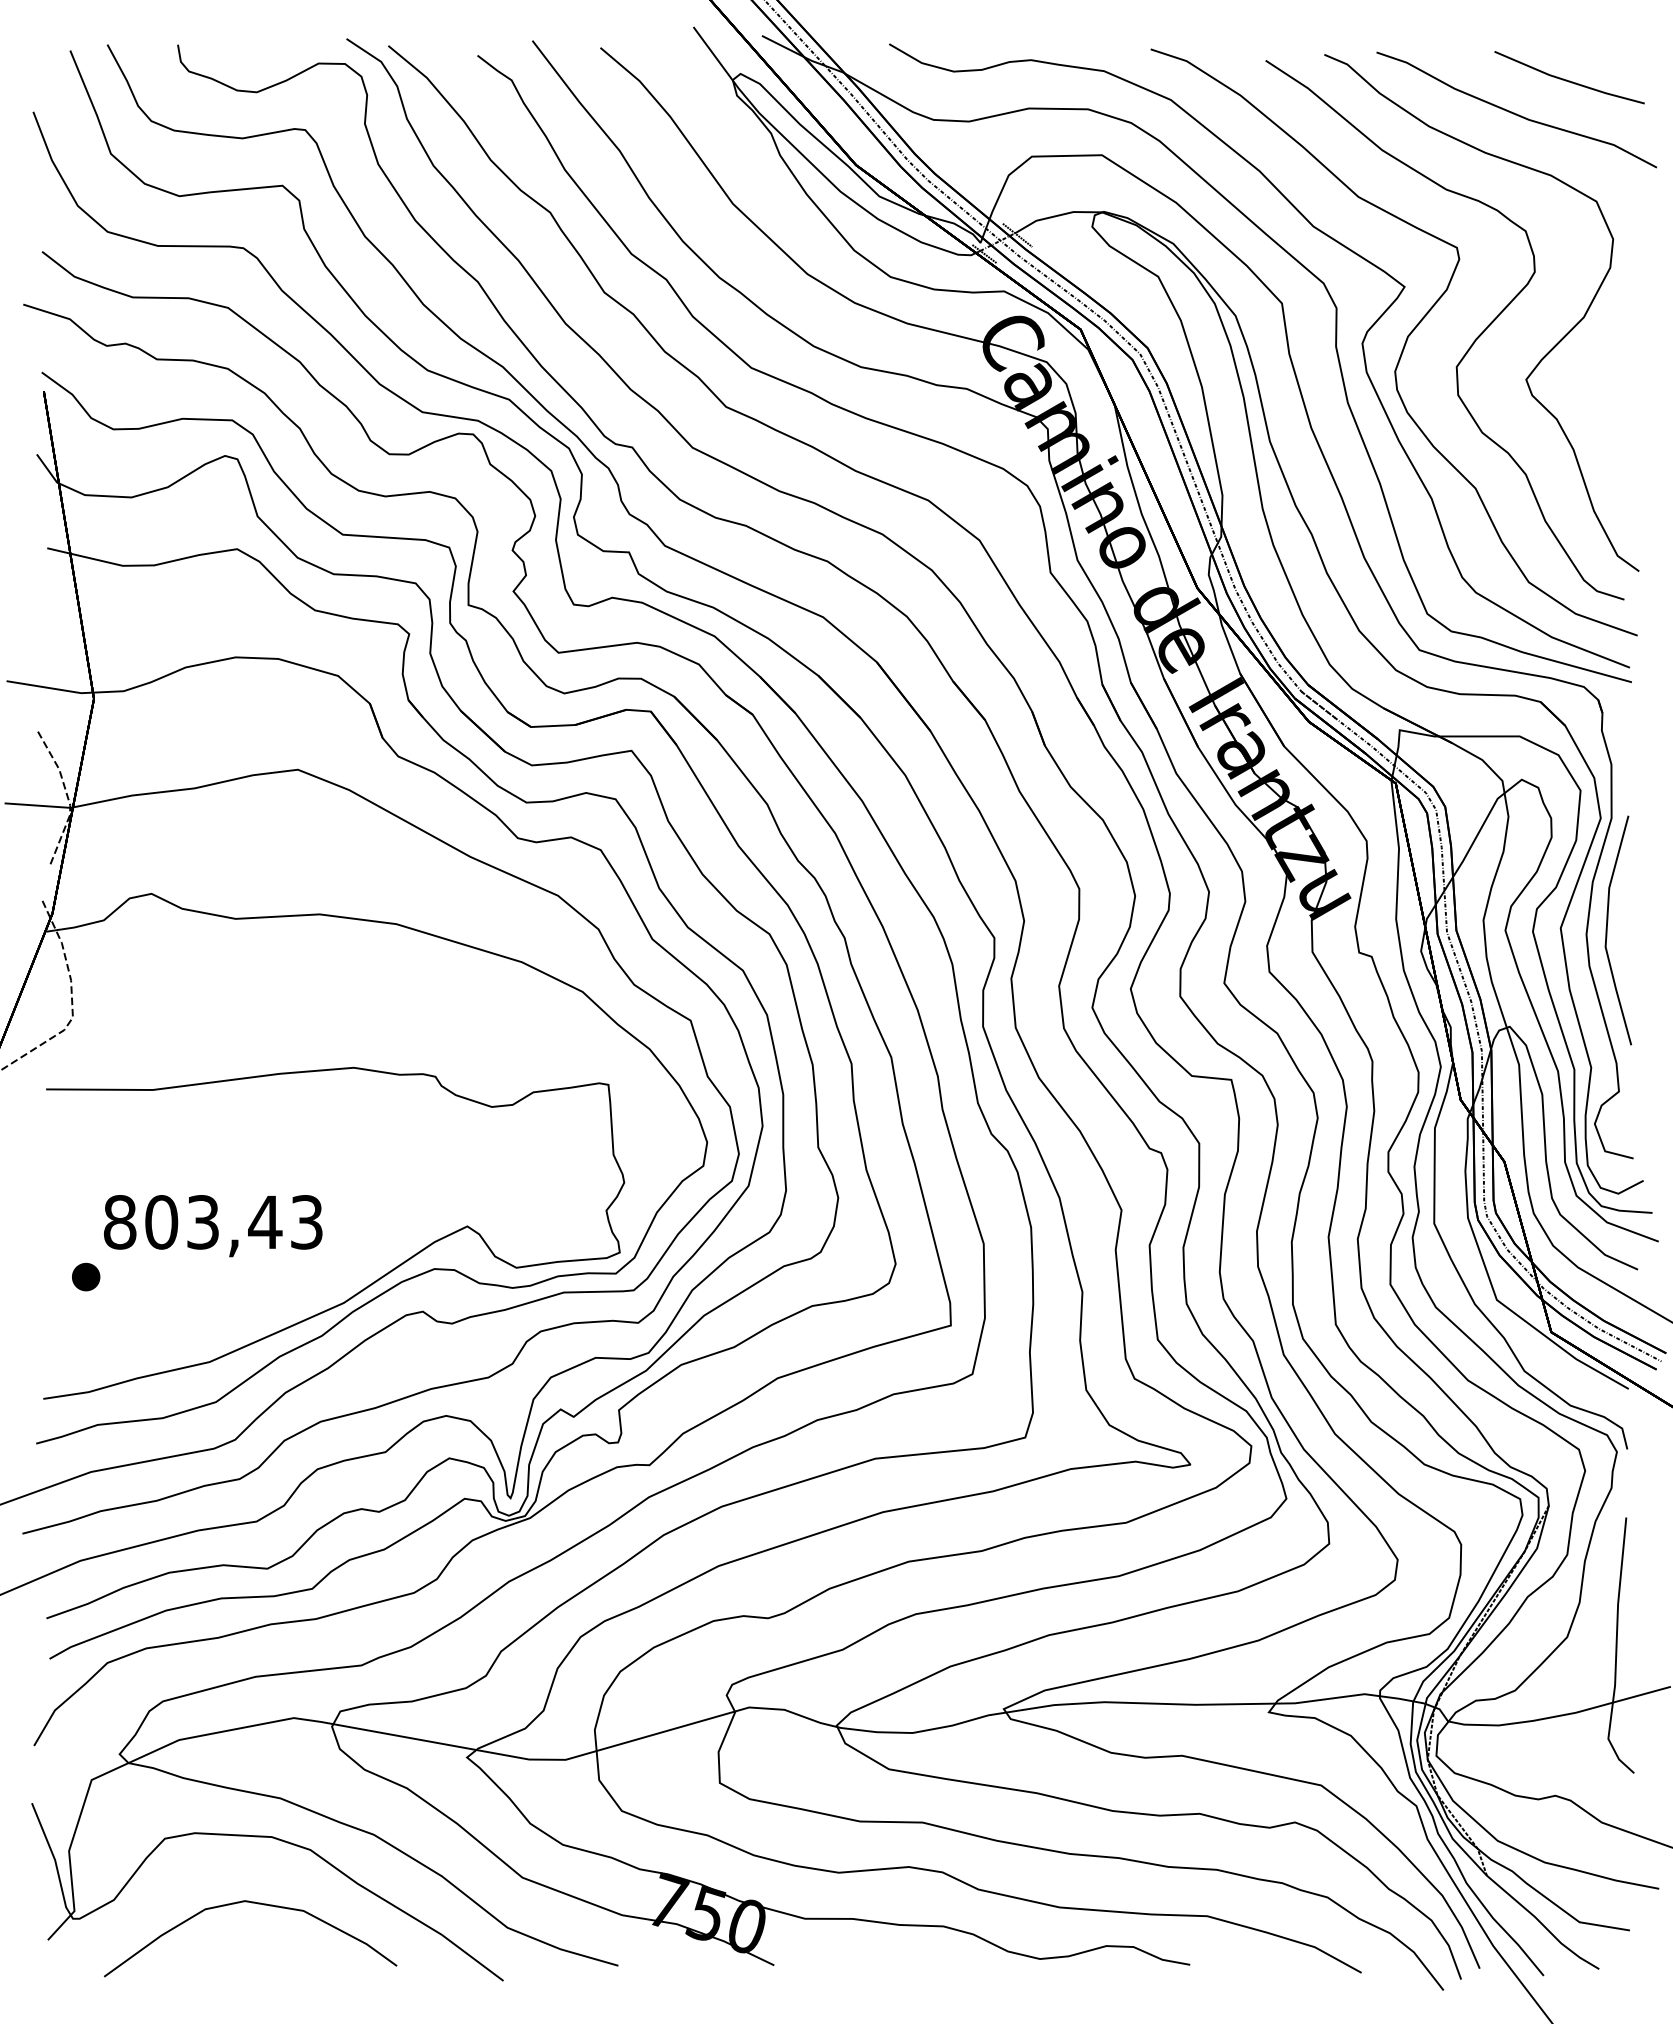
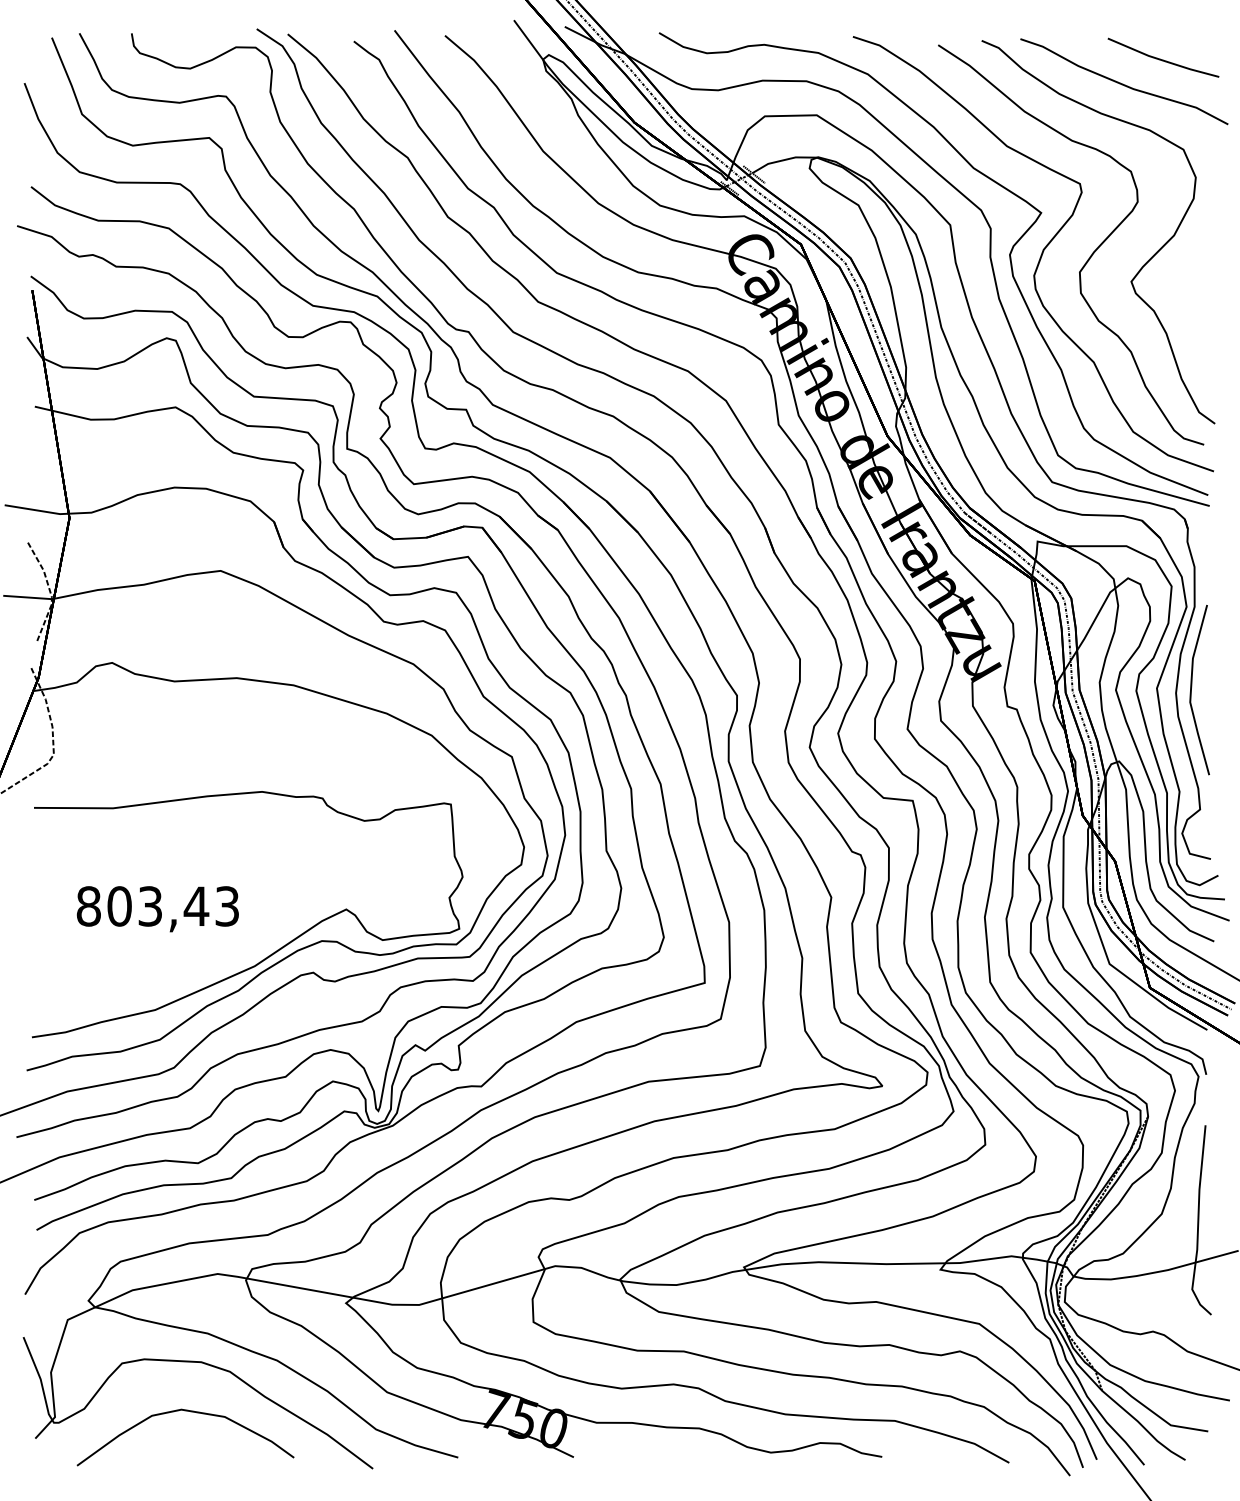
part: (86, 1277) -> (63, 947), removed

